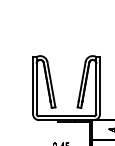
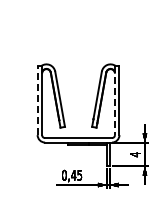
line: (32, 85) -> (37, 100), solid -> dashed
line: (96, 85) -> (114, 100), solid -> dashed

